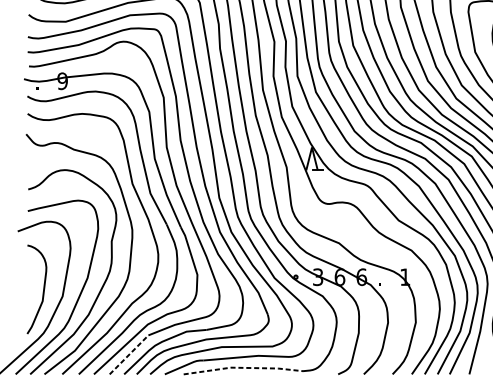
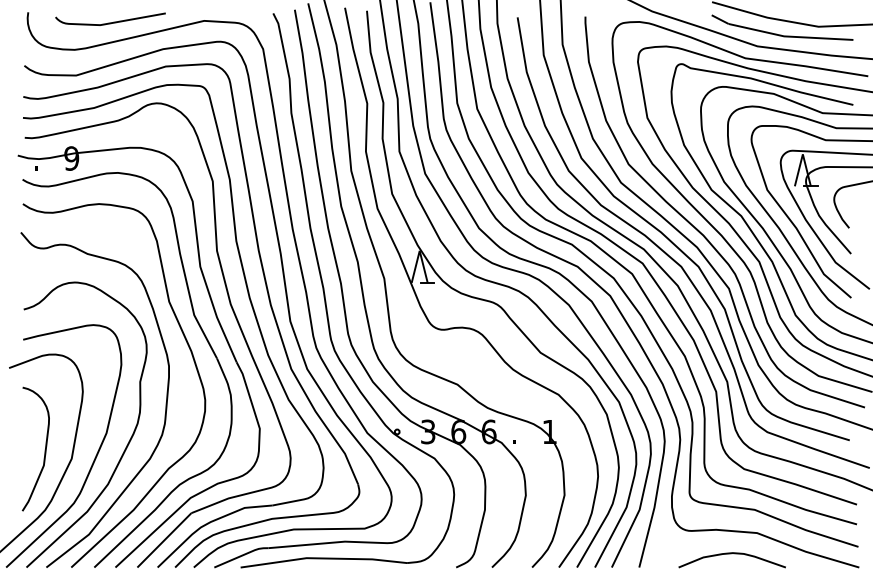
line: (129, 355) -> (164, 540), dashed -> solid
line: (243, 367) -> (323, 558), dashed -> solid

